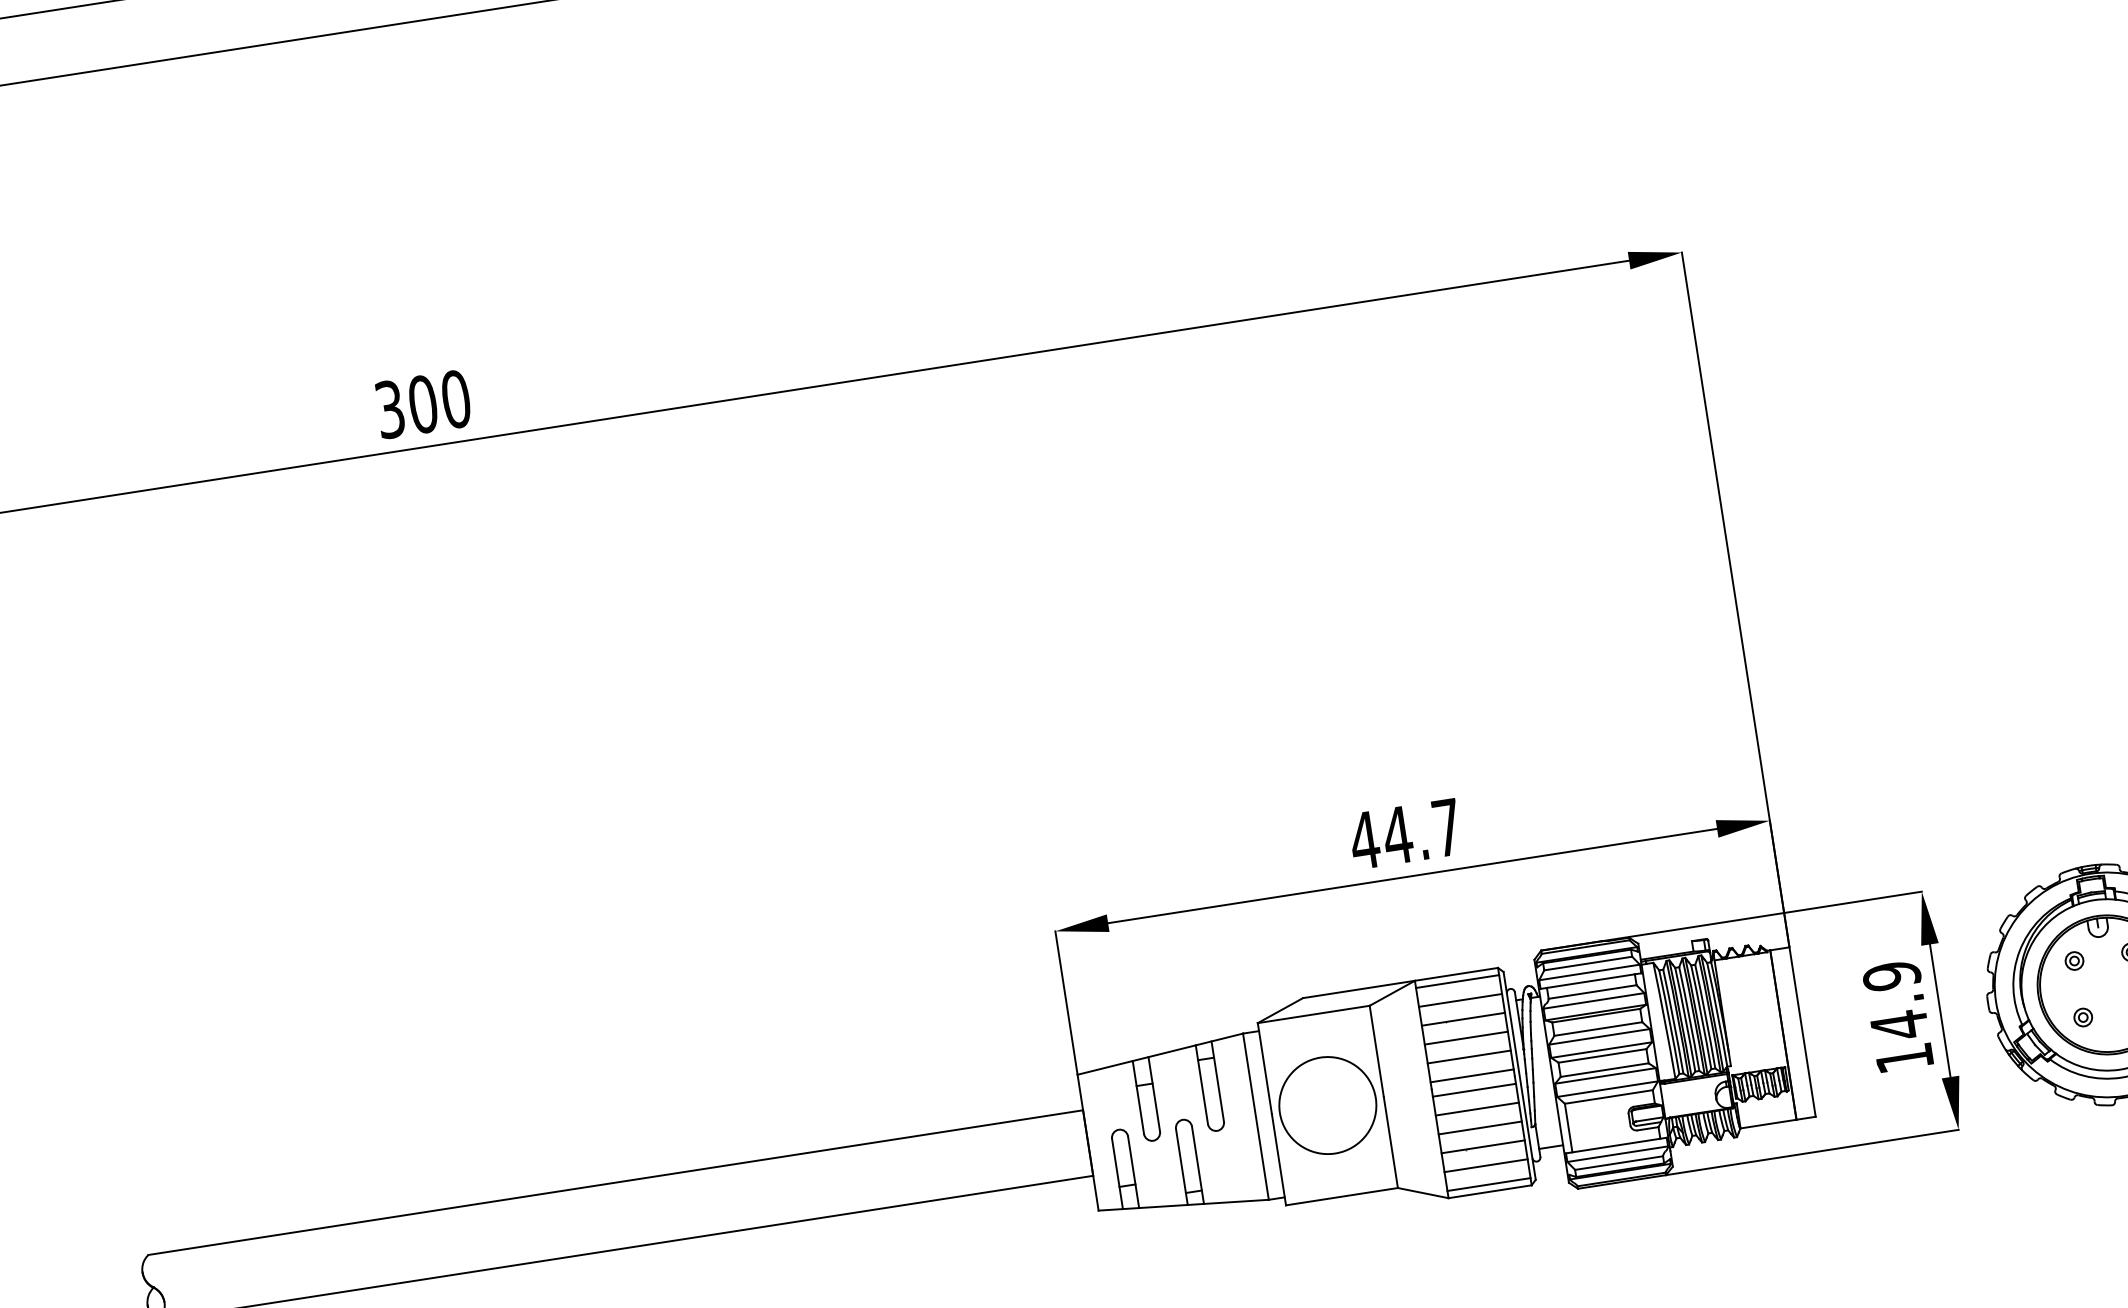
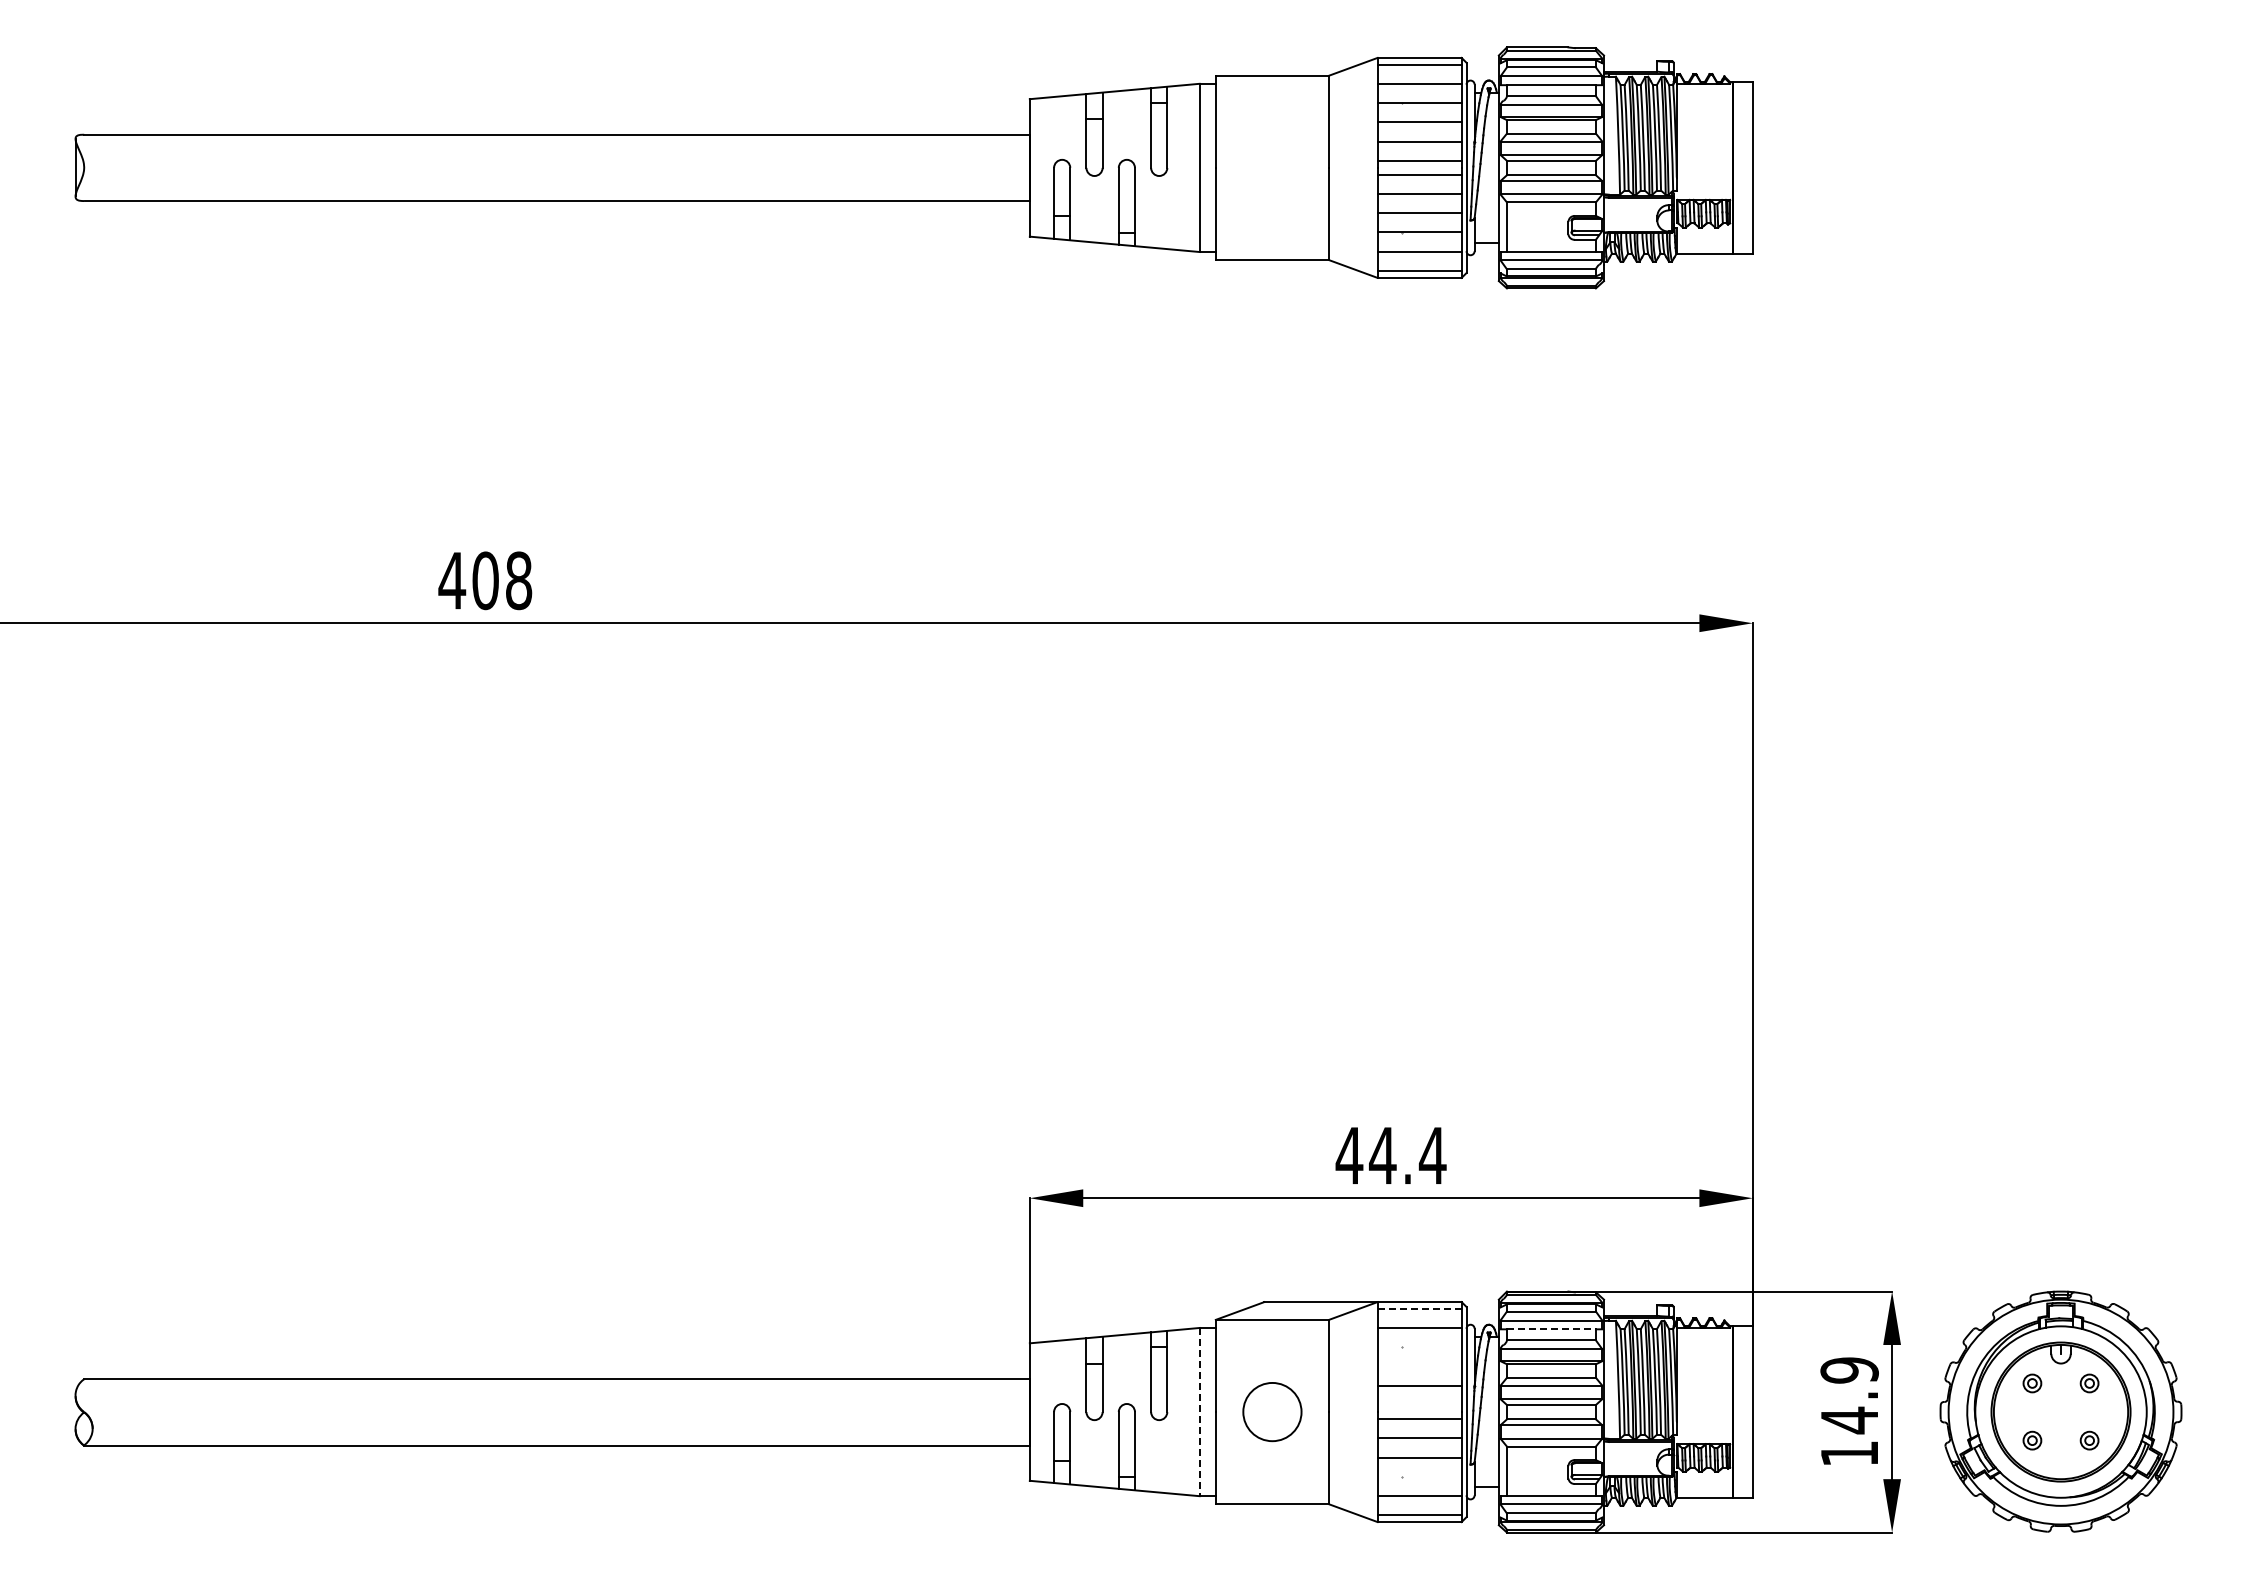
text: (422, 404) -> (485, 580), 300 -> 408
text: (1446, 827) -> (1432, 1155), 44.7 -> 44.4
line: (1457, 981) -> (1419, 1309), solid -> dashed
line: (1591, 981) -> (1551, 1329), solid -> dashed
line: (1463, 1019) -> (1419, 1347), removed
line: (1466, 1038) -> (1419, 1366), removed
line: (1472, 1075) -> (1419, 1404), removed
circle: (1326, 1105) -> (1271, 1411), size x0.6
line: (1255, 1117) -> (1199, 1412), solid -> dashed
line: (1483, 1146) -> (1419, 1476), removed

